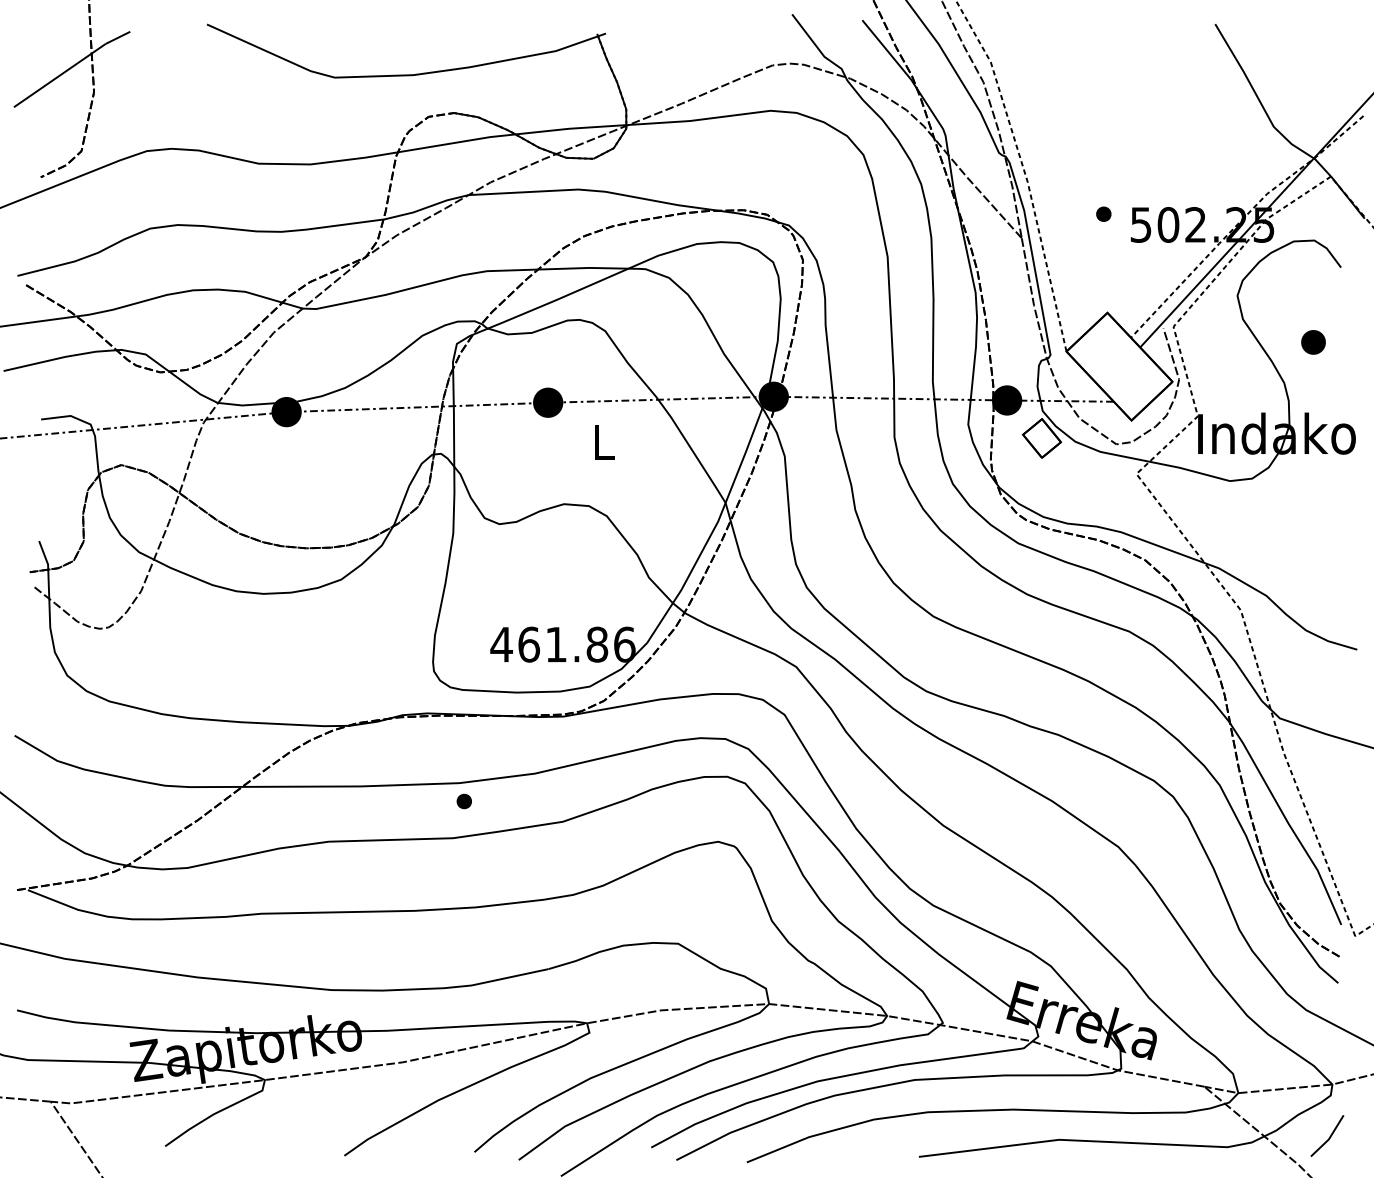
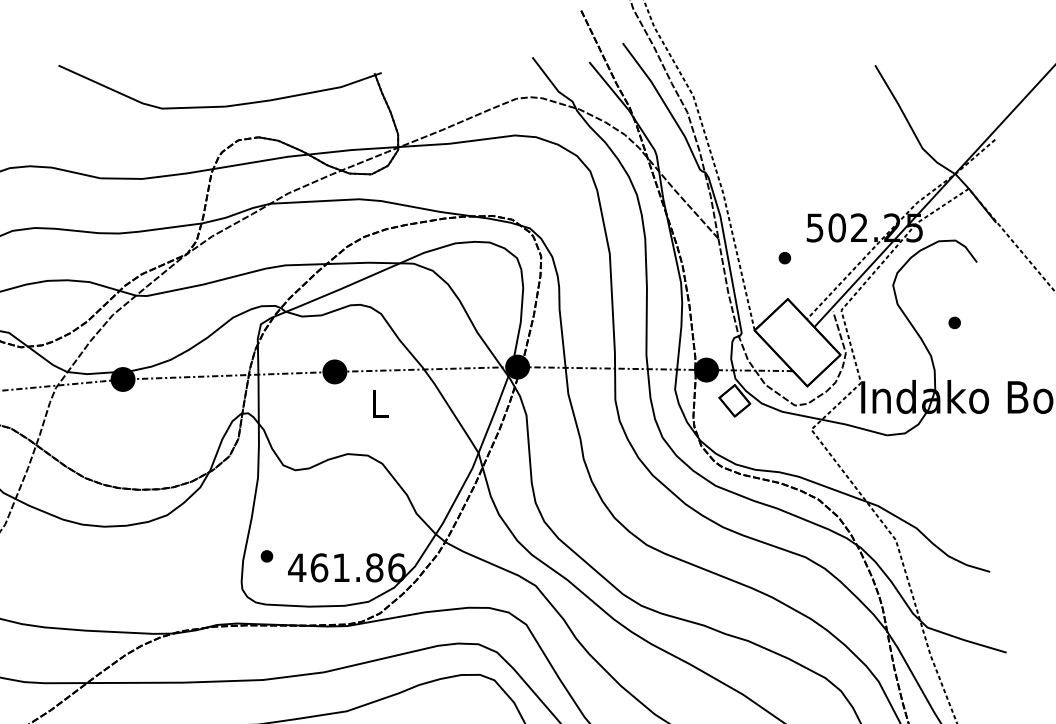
part: (1103, 213) -> (784, 257), moved
part: (1313, 341) -> (954, 322), size x0.62
part: (463, 801) -> (266, 556), moved

